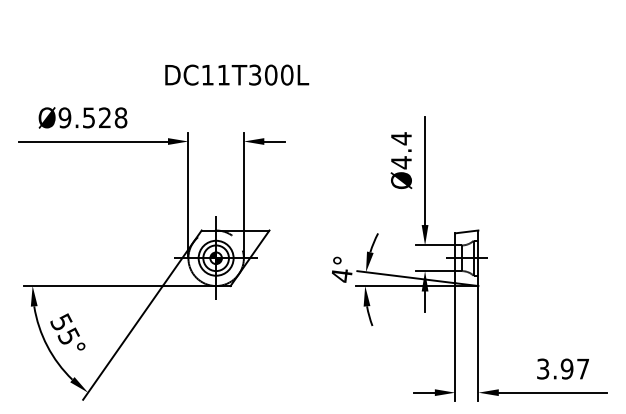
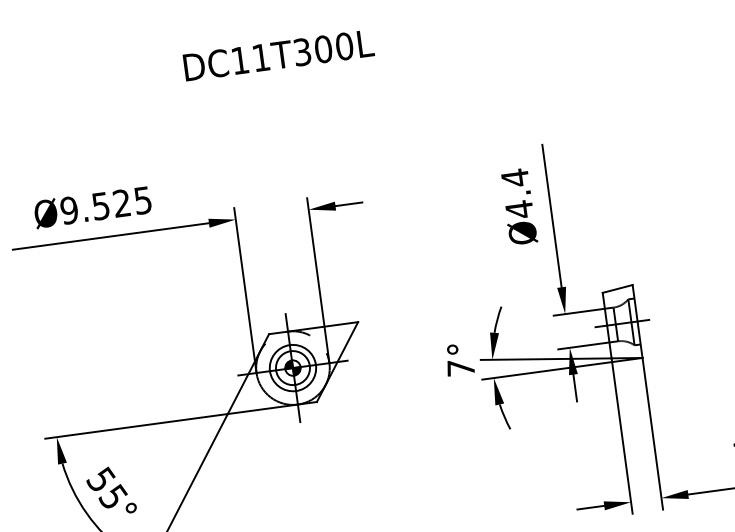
text: (237, 74) -> (279, 54), moved
text: (120, 117) -> (142, 200), Ø9.528 -> Ø9.525
text: (341, 275) -> (460, 368), 4° -> 7°

